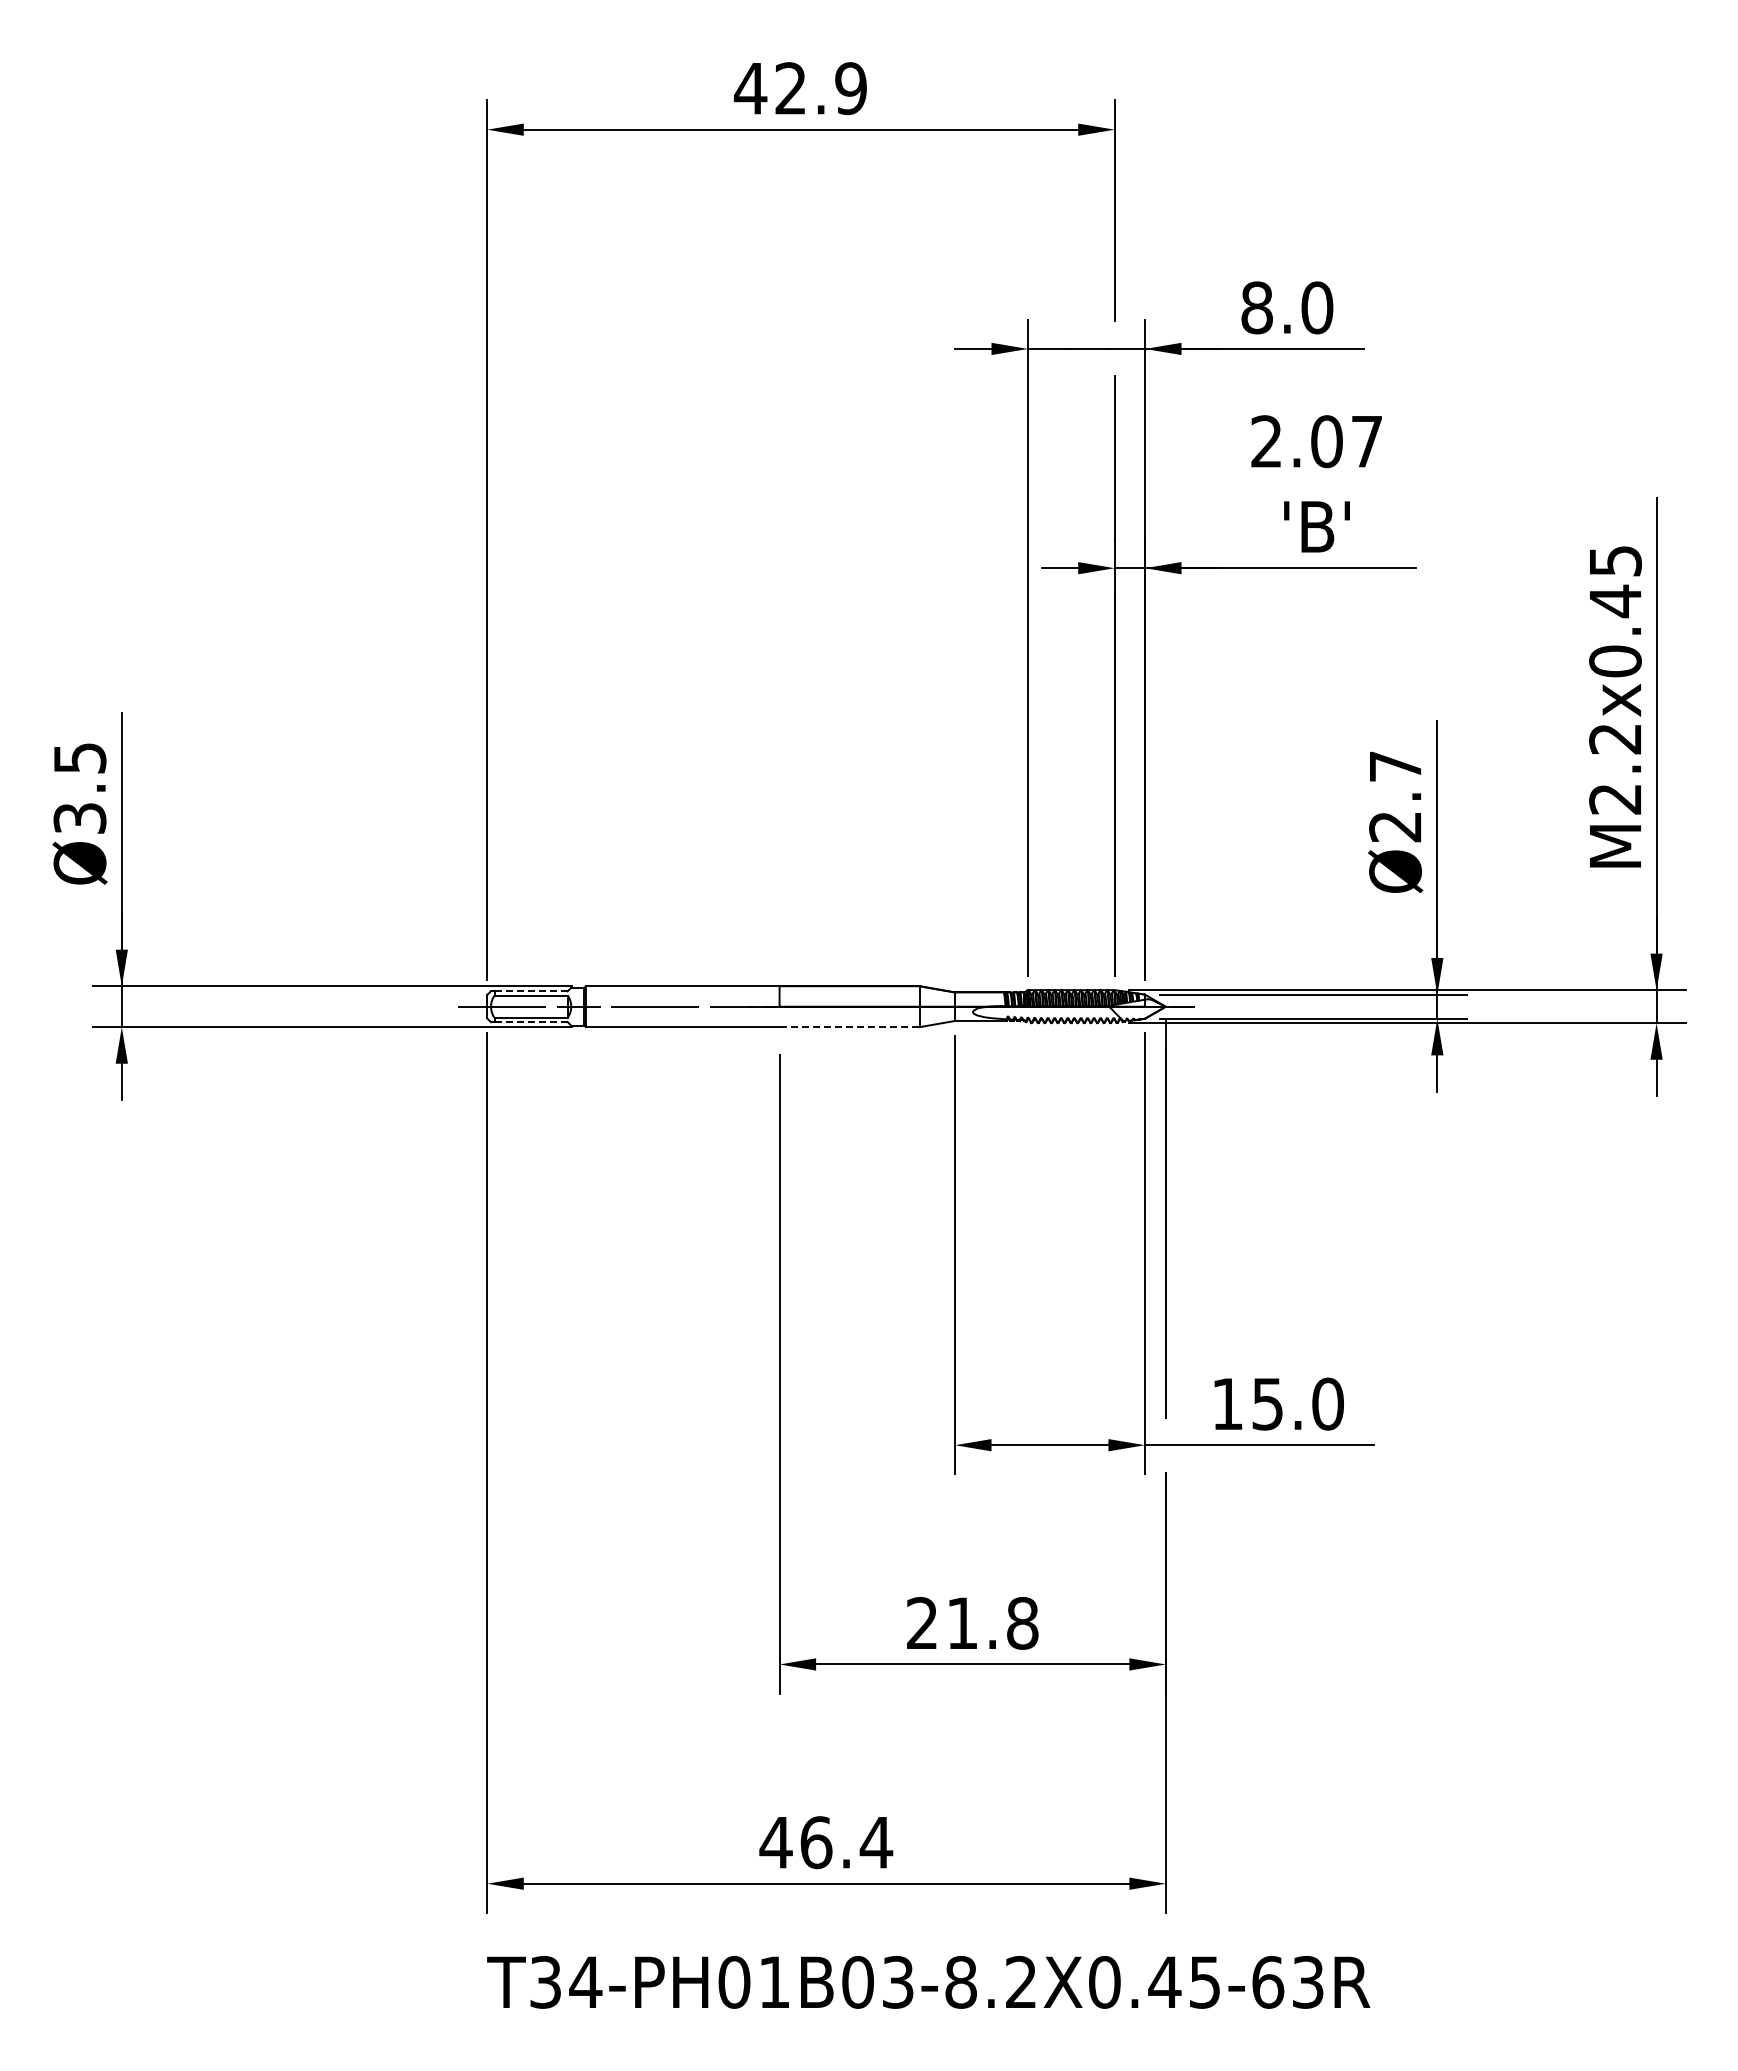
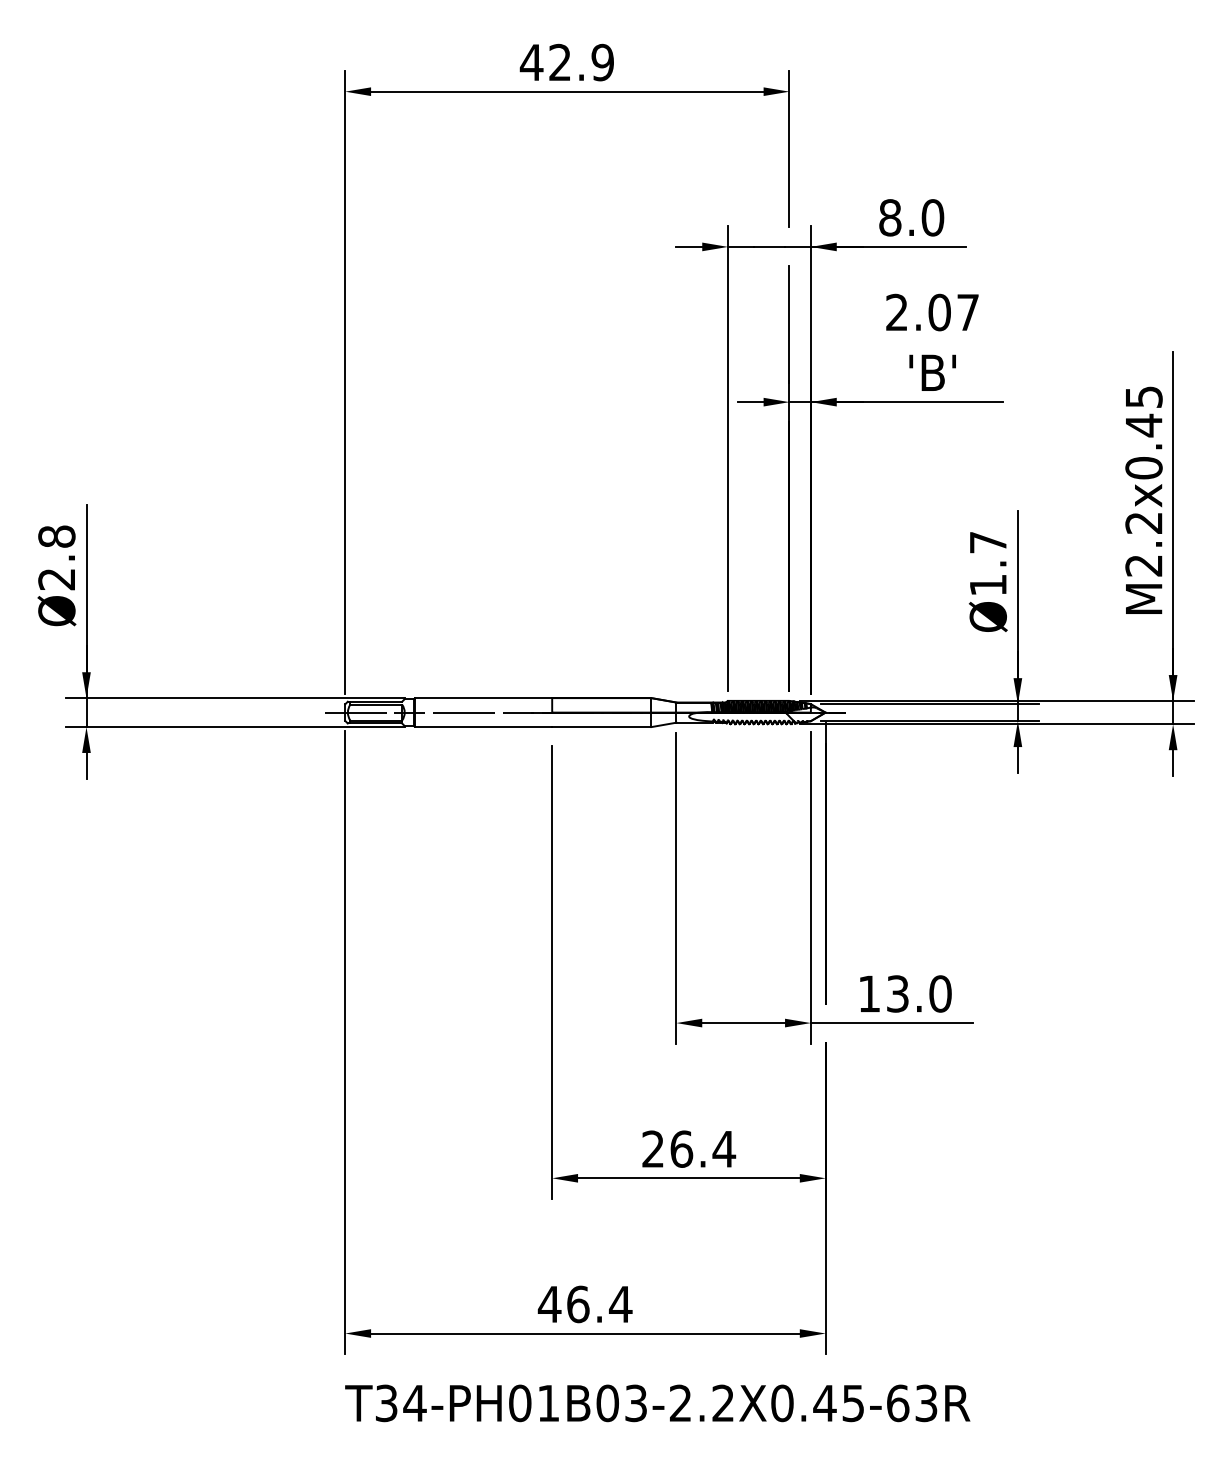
text: (79, 787) -> (56, 557), Ø3.5 -> Ø2.8
text: (1395, 827) -> (988, 585), Ø2.7 -> Ø1.7
line: (531, 991) -> (376, 701), dashed -> solid
line: (531, 1022) -> (376, 723), dashed -> solid
line: (850, 1027) -> (602, 727), dashed -> solid
text: (1267, 1403) -> (897, 993), 15.0 -> 13.0
text: (993, 1623) -> (703, 1149), 21.8 -> 26.4
text: (960, 1981) -> (680, 1402), T34-PH01B03-8.2X0.45-63R -> T34-PH01B03-2.2X0.45-63R

